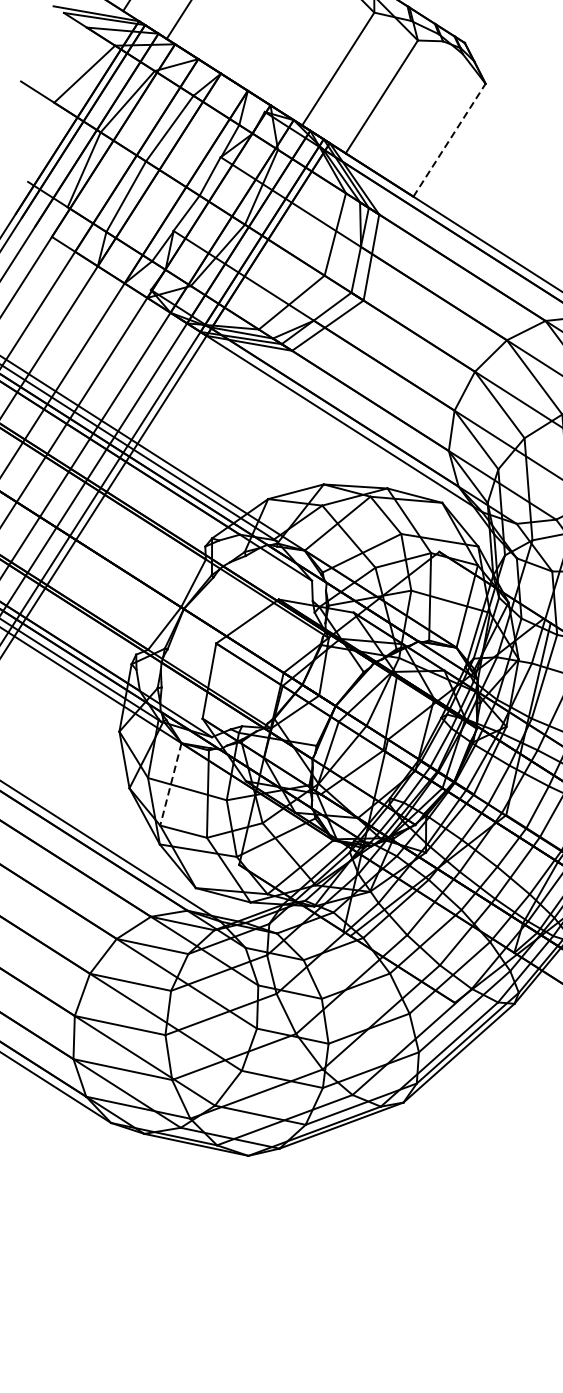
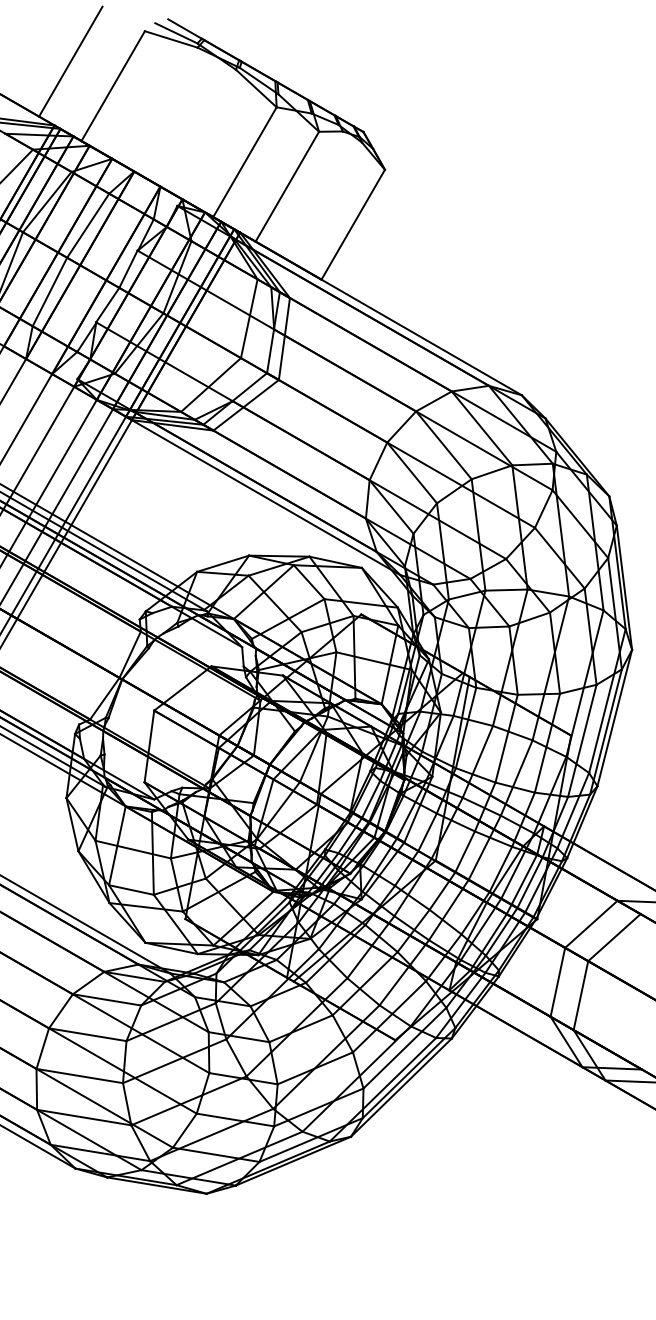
line: (449, 140) -> (353, 224), dashed -> solid
line: (170, 785) -> (117, 846), dashed -> solid

